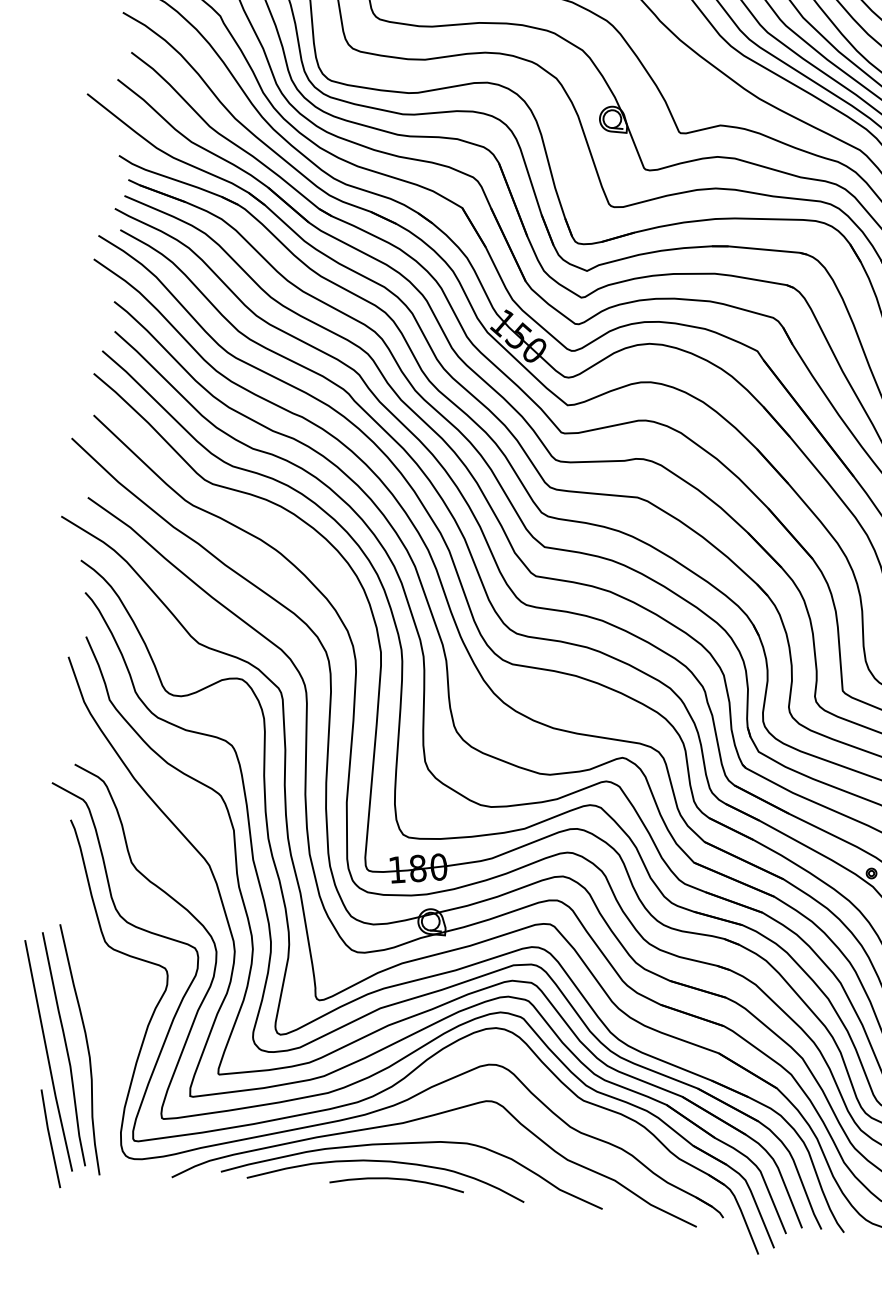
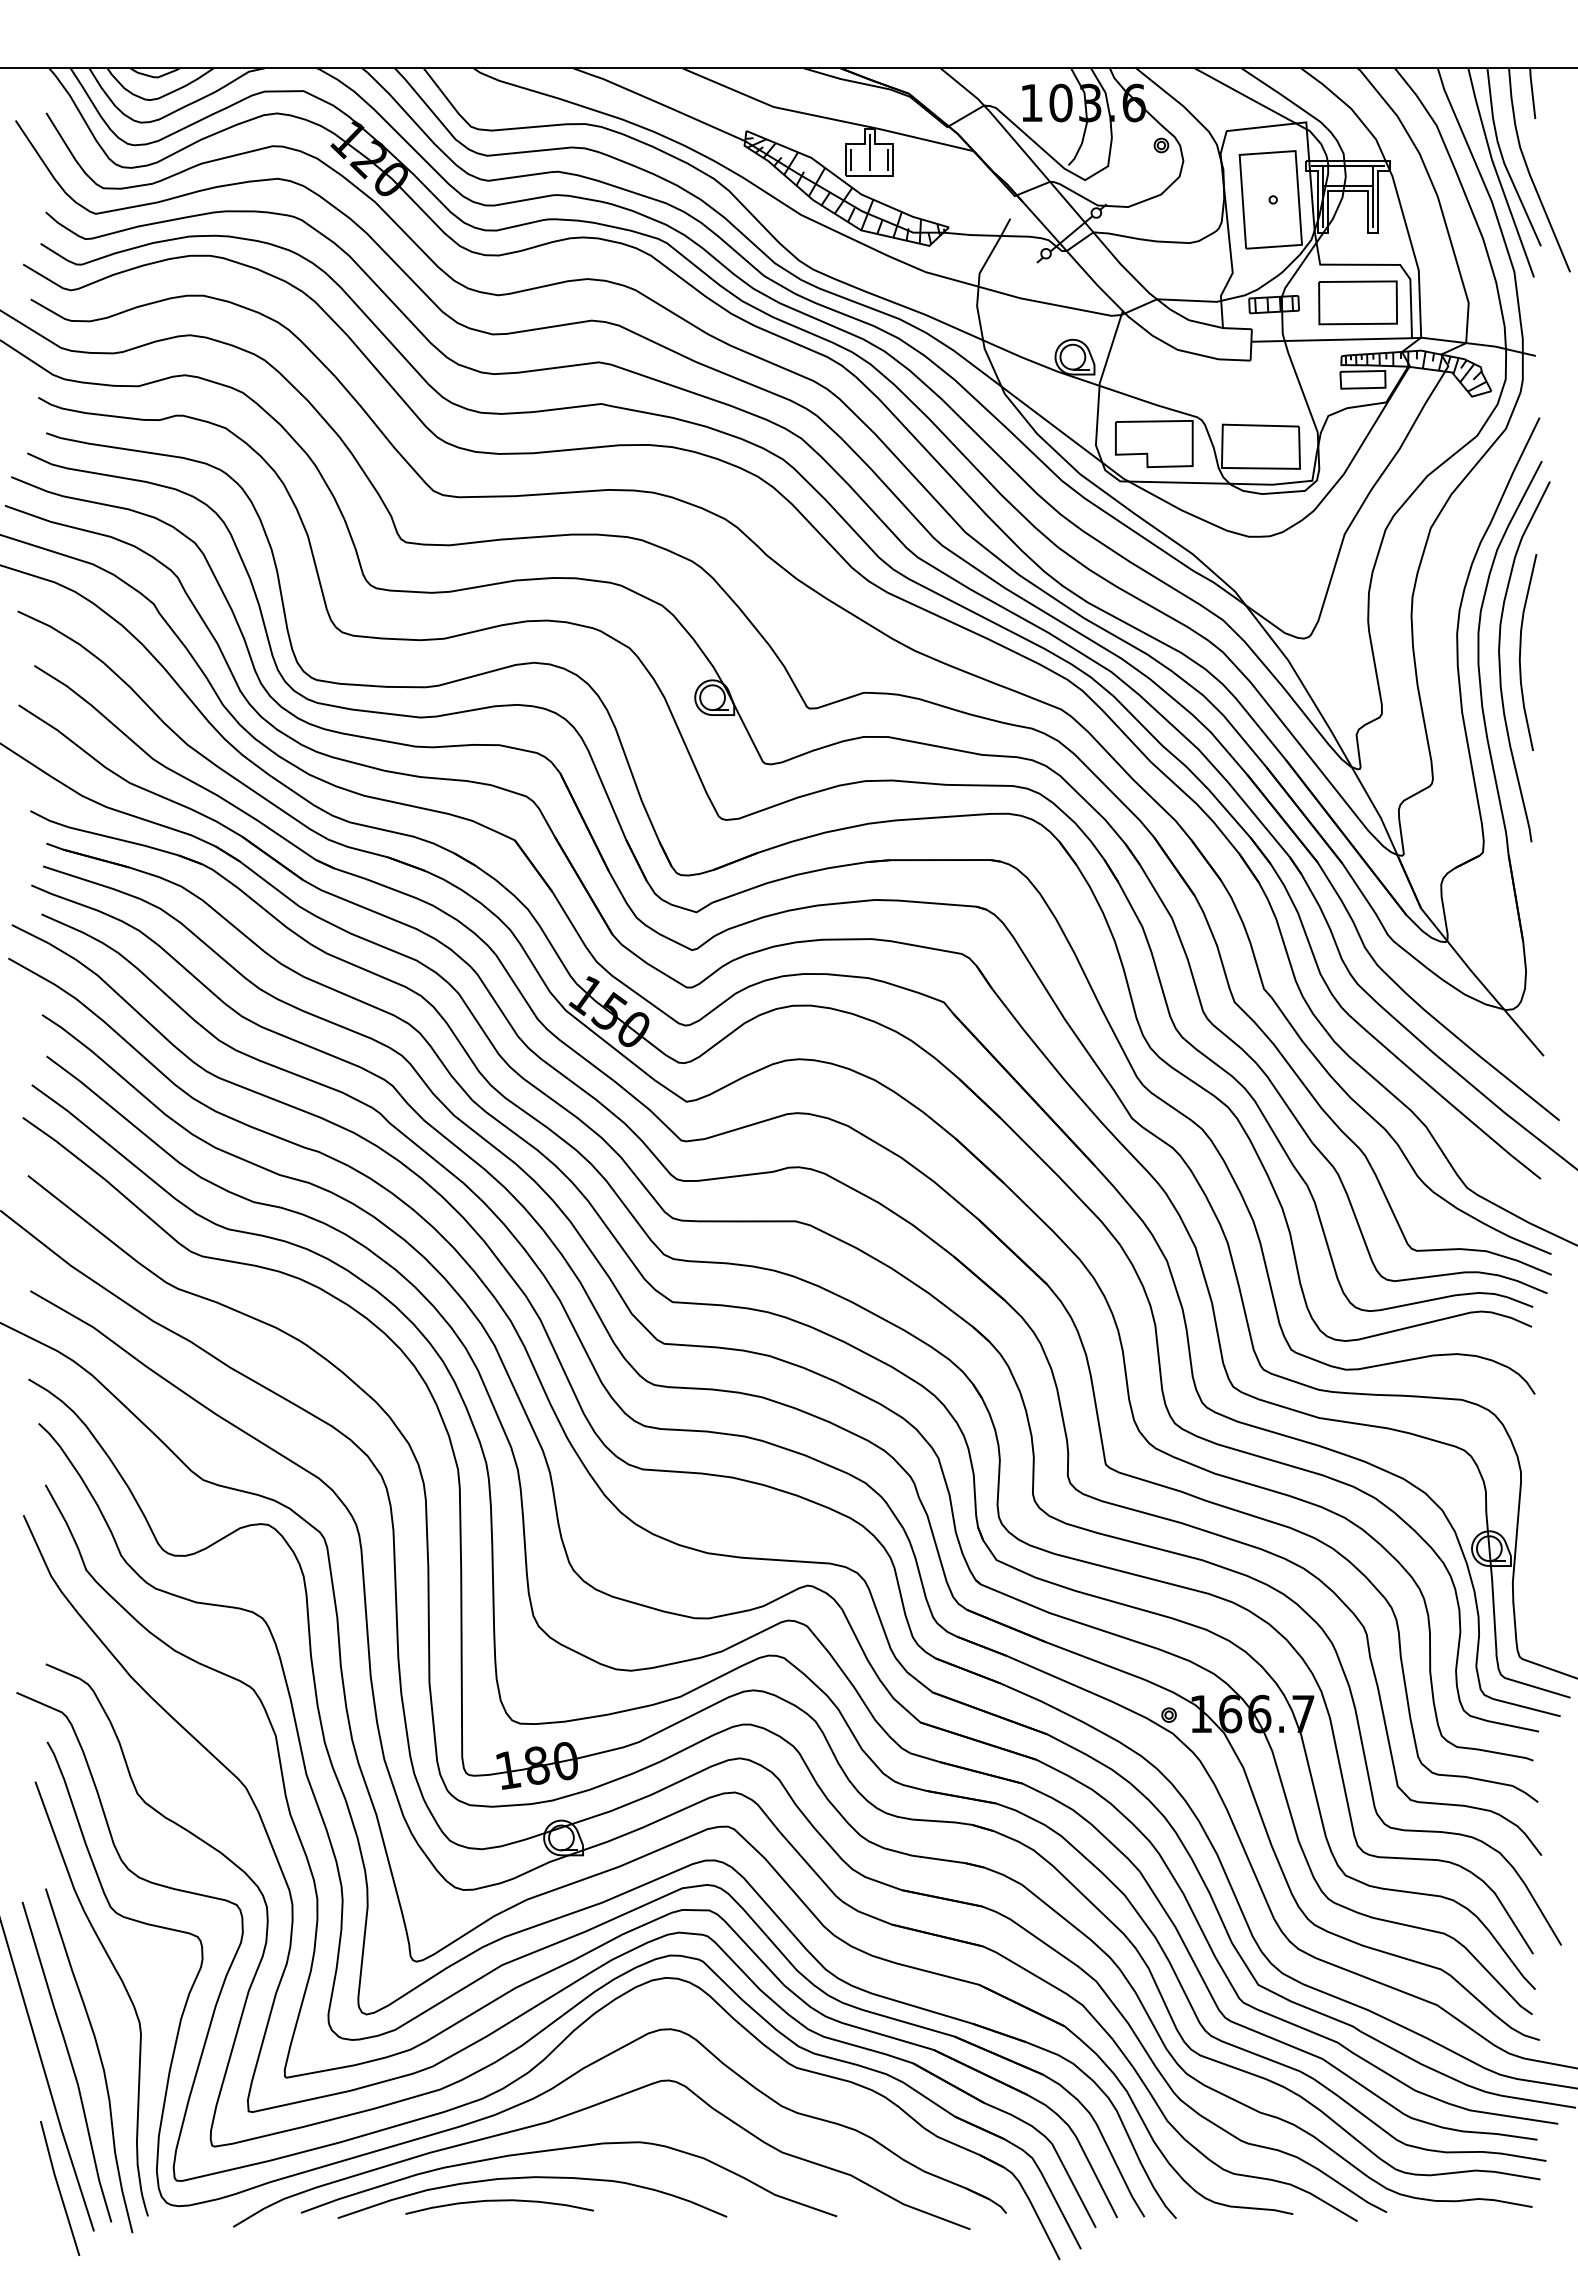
curve: (107, 996) -> (121, 1982), added
curve: (397, 1179) -> (499, 2201), moved

